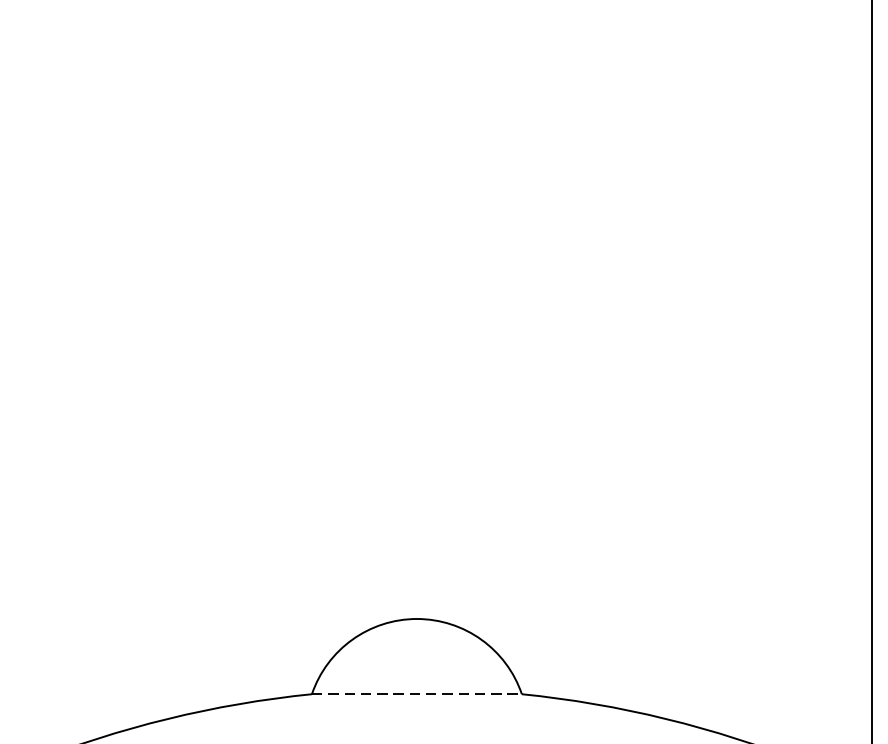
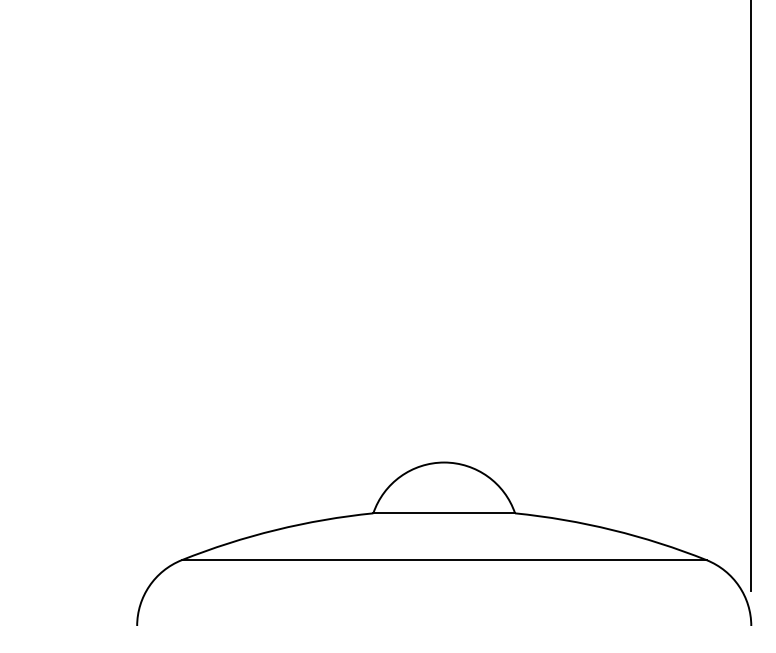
line: (417, 694) -> (444, 513), dashed -> solid

